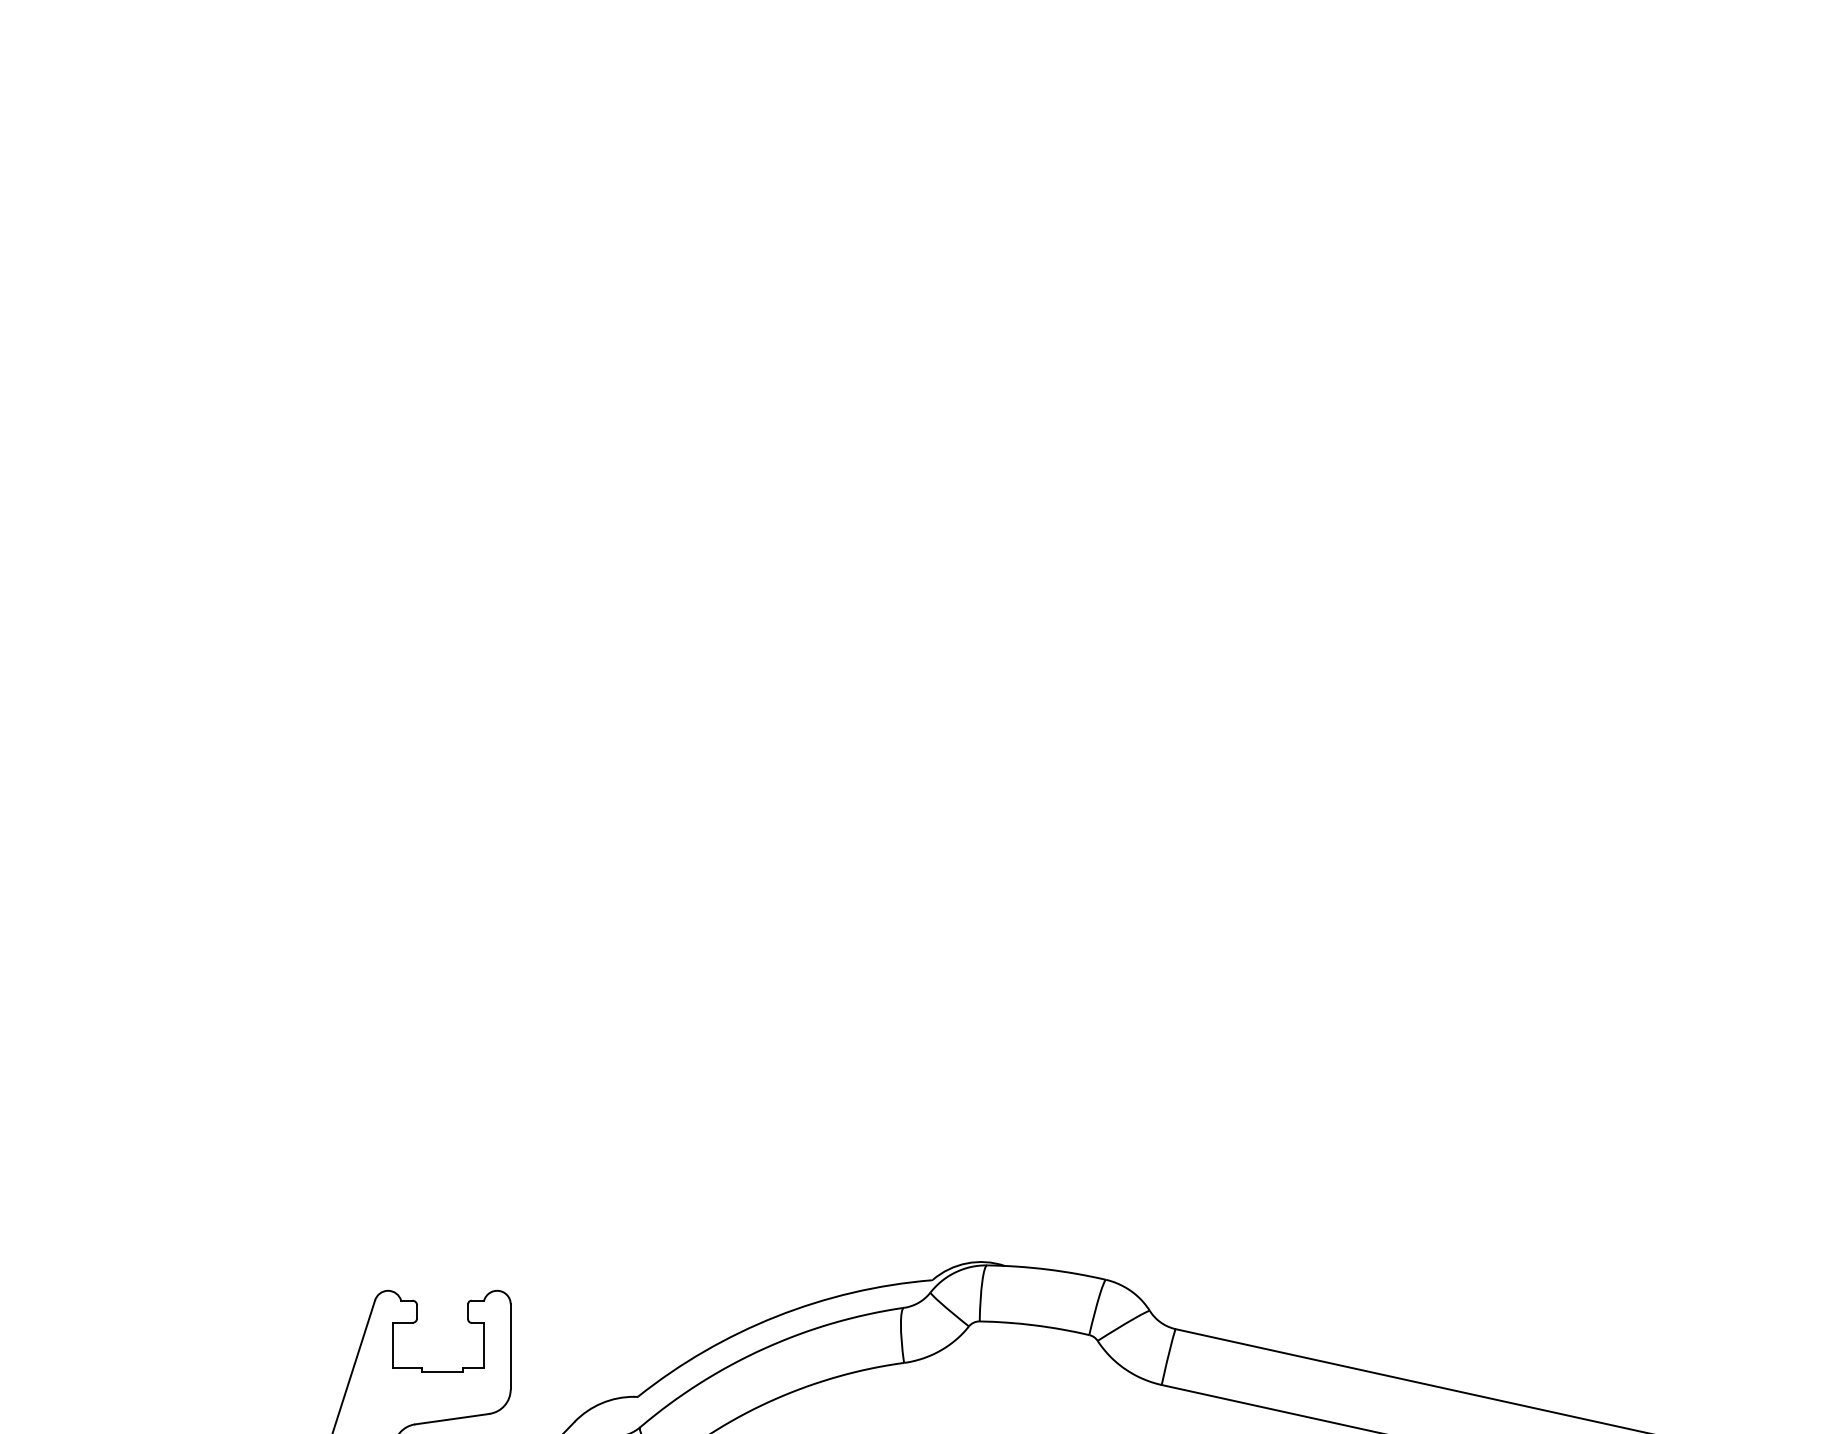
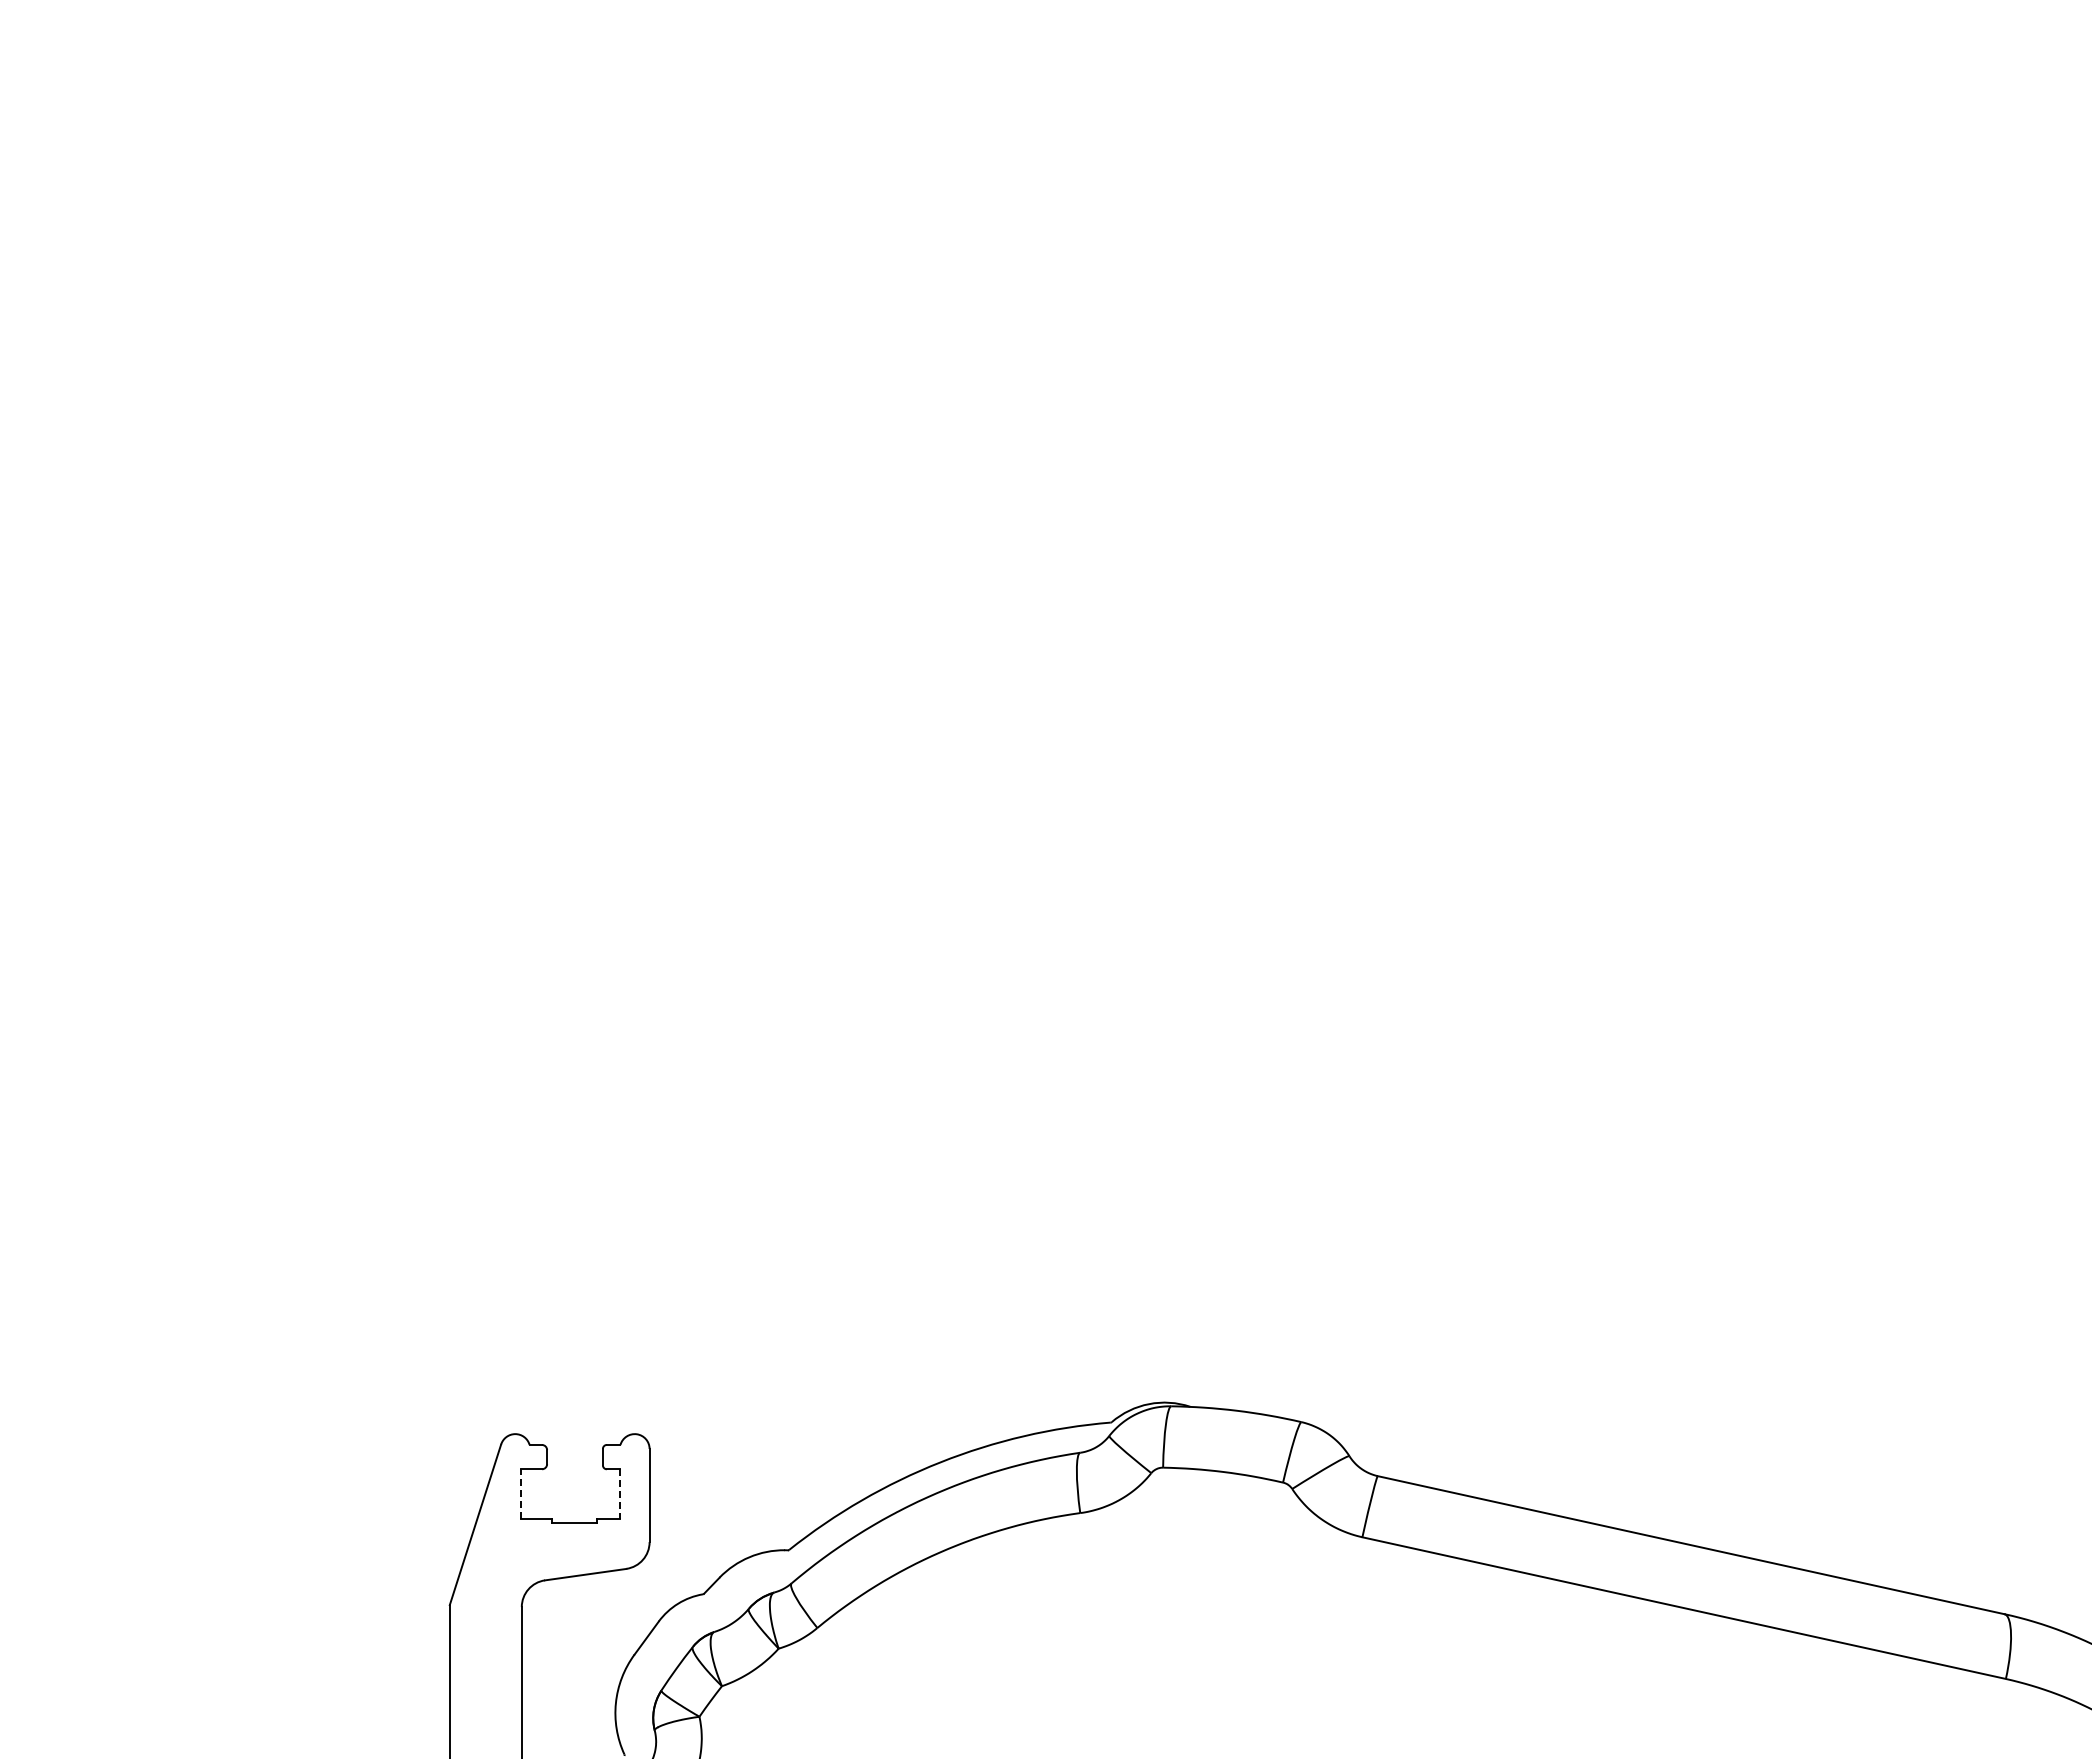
line: (392, 1345) -> (520, 1493), solid -> dashed
line: (483, 1345) -> (619, 1493), solid -> dashed

